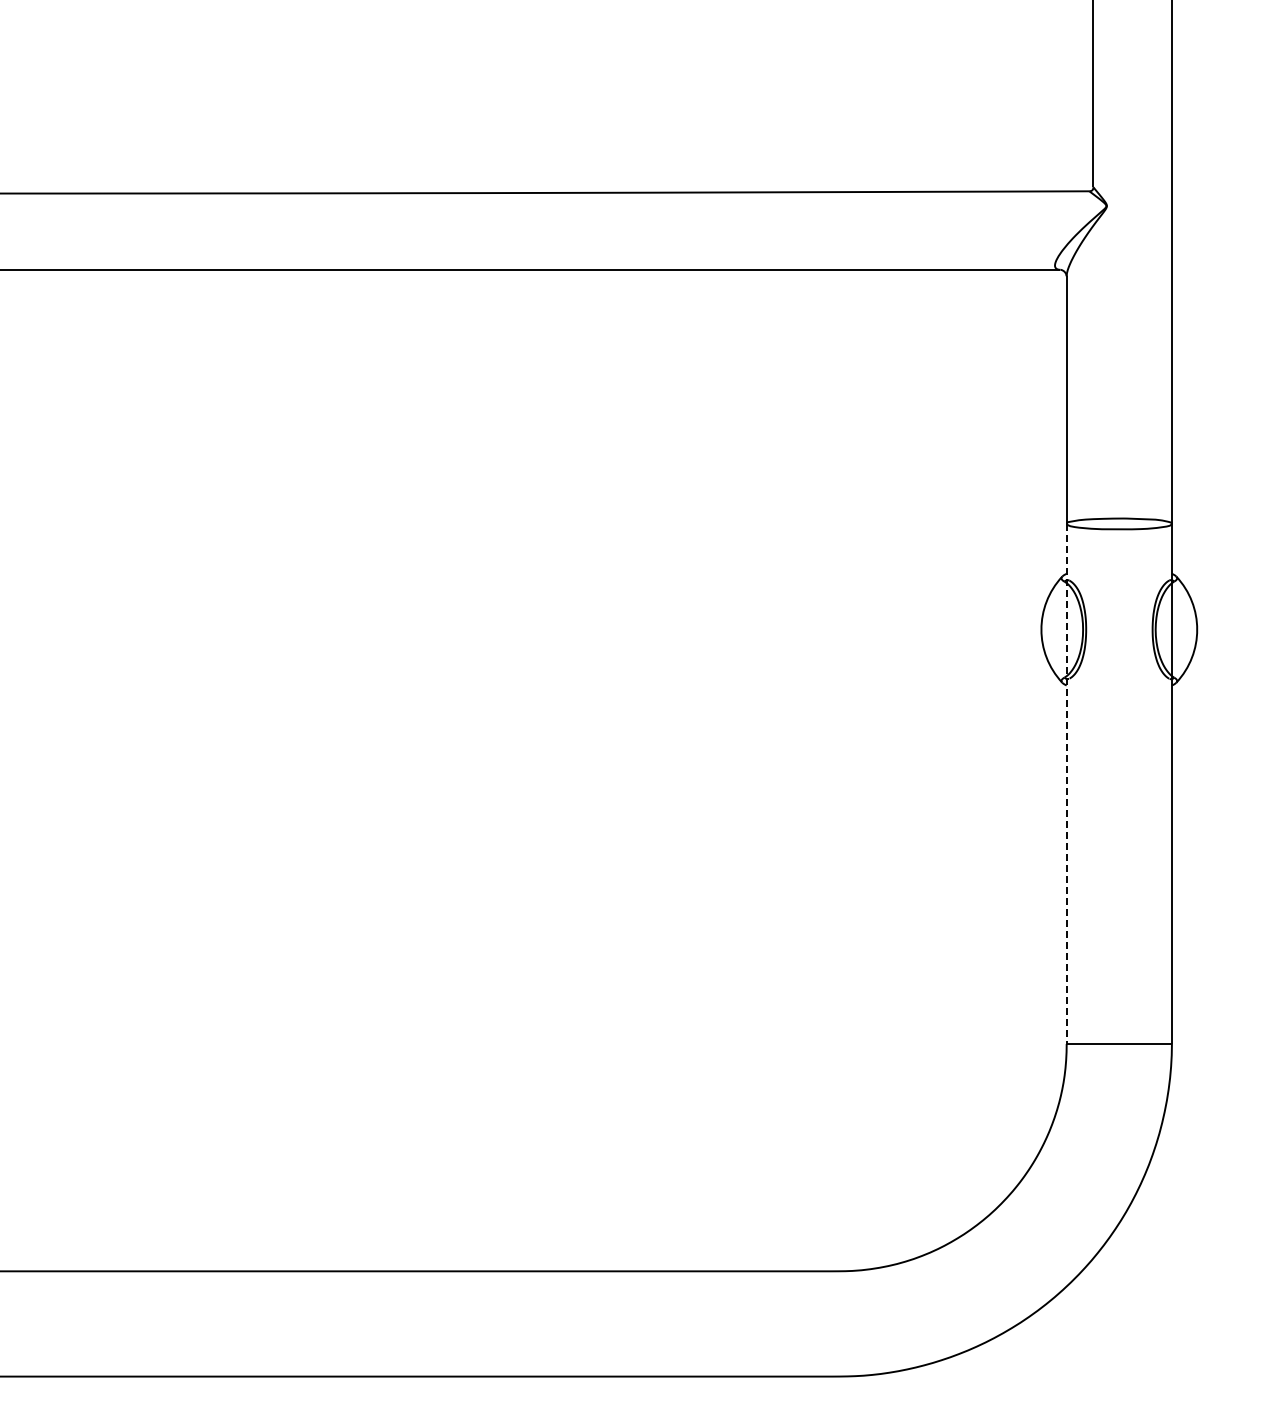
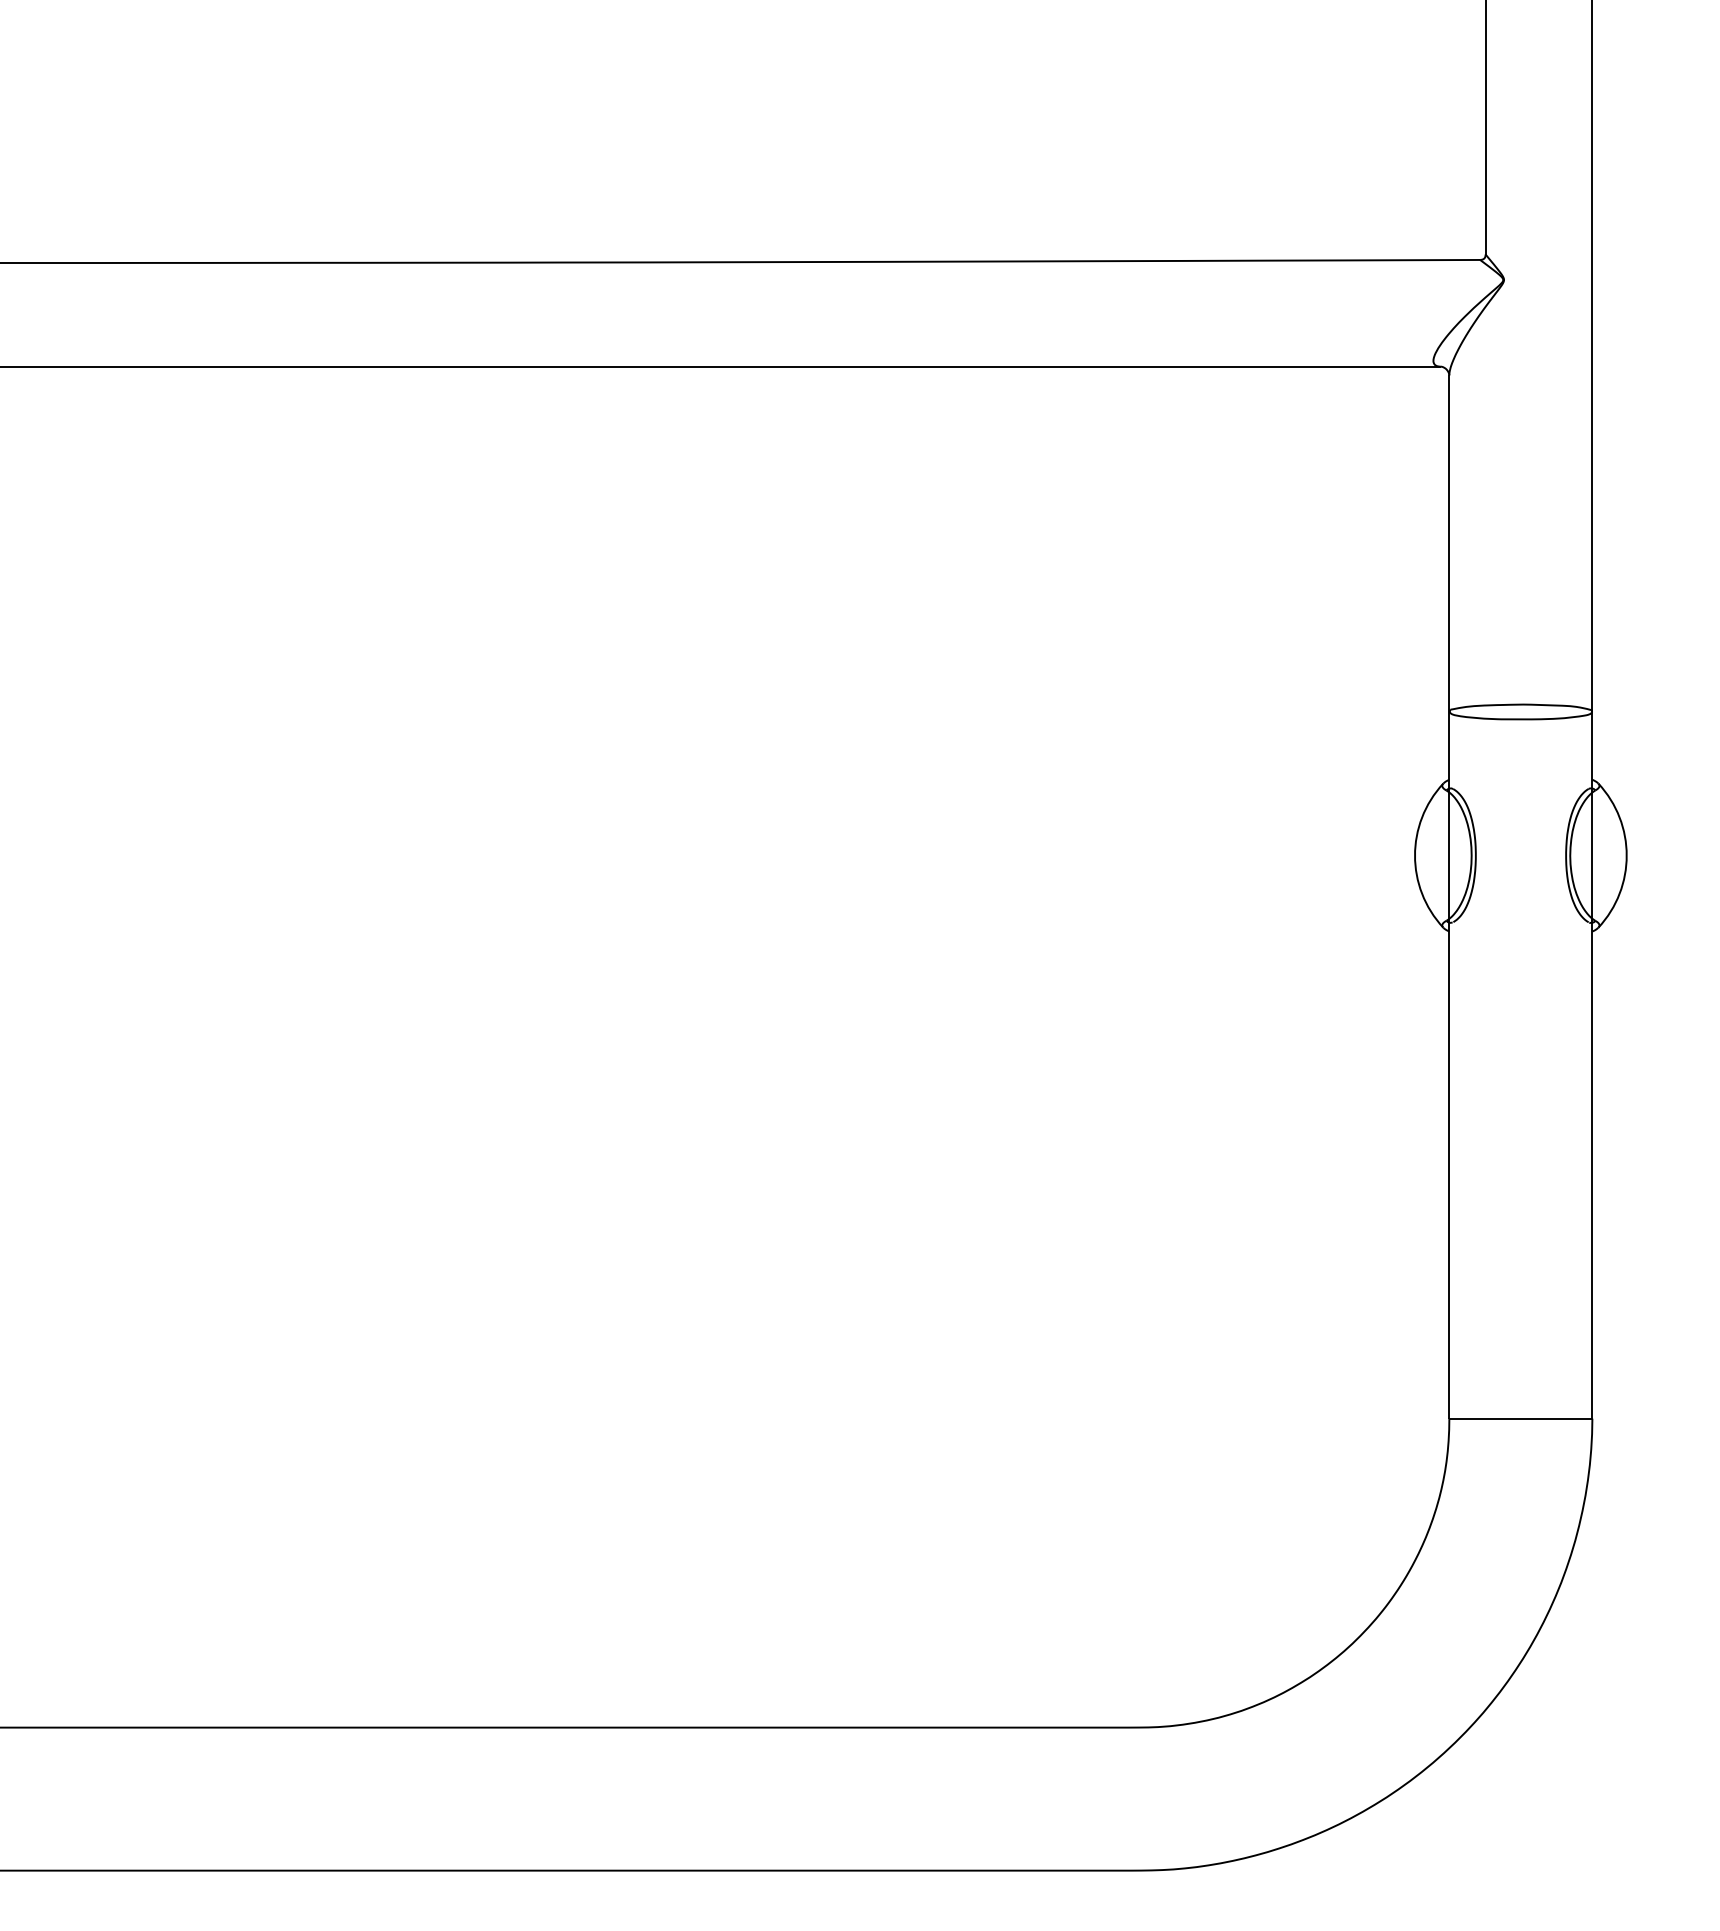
line: (1066, 783) -> (1449, 1064), dashed -> solid

